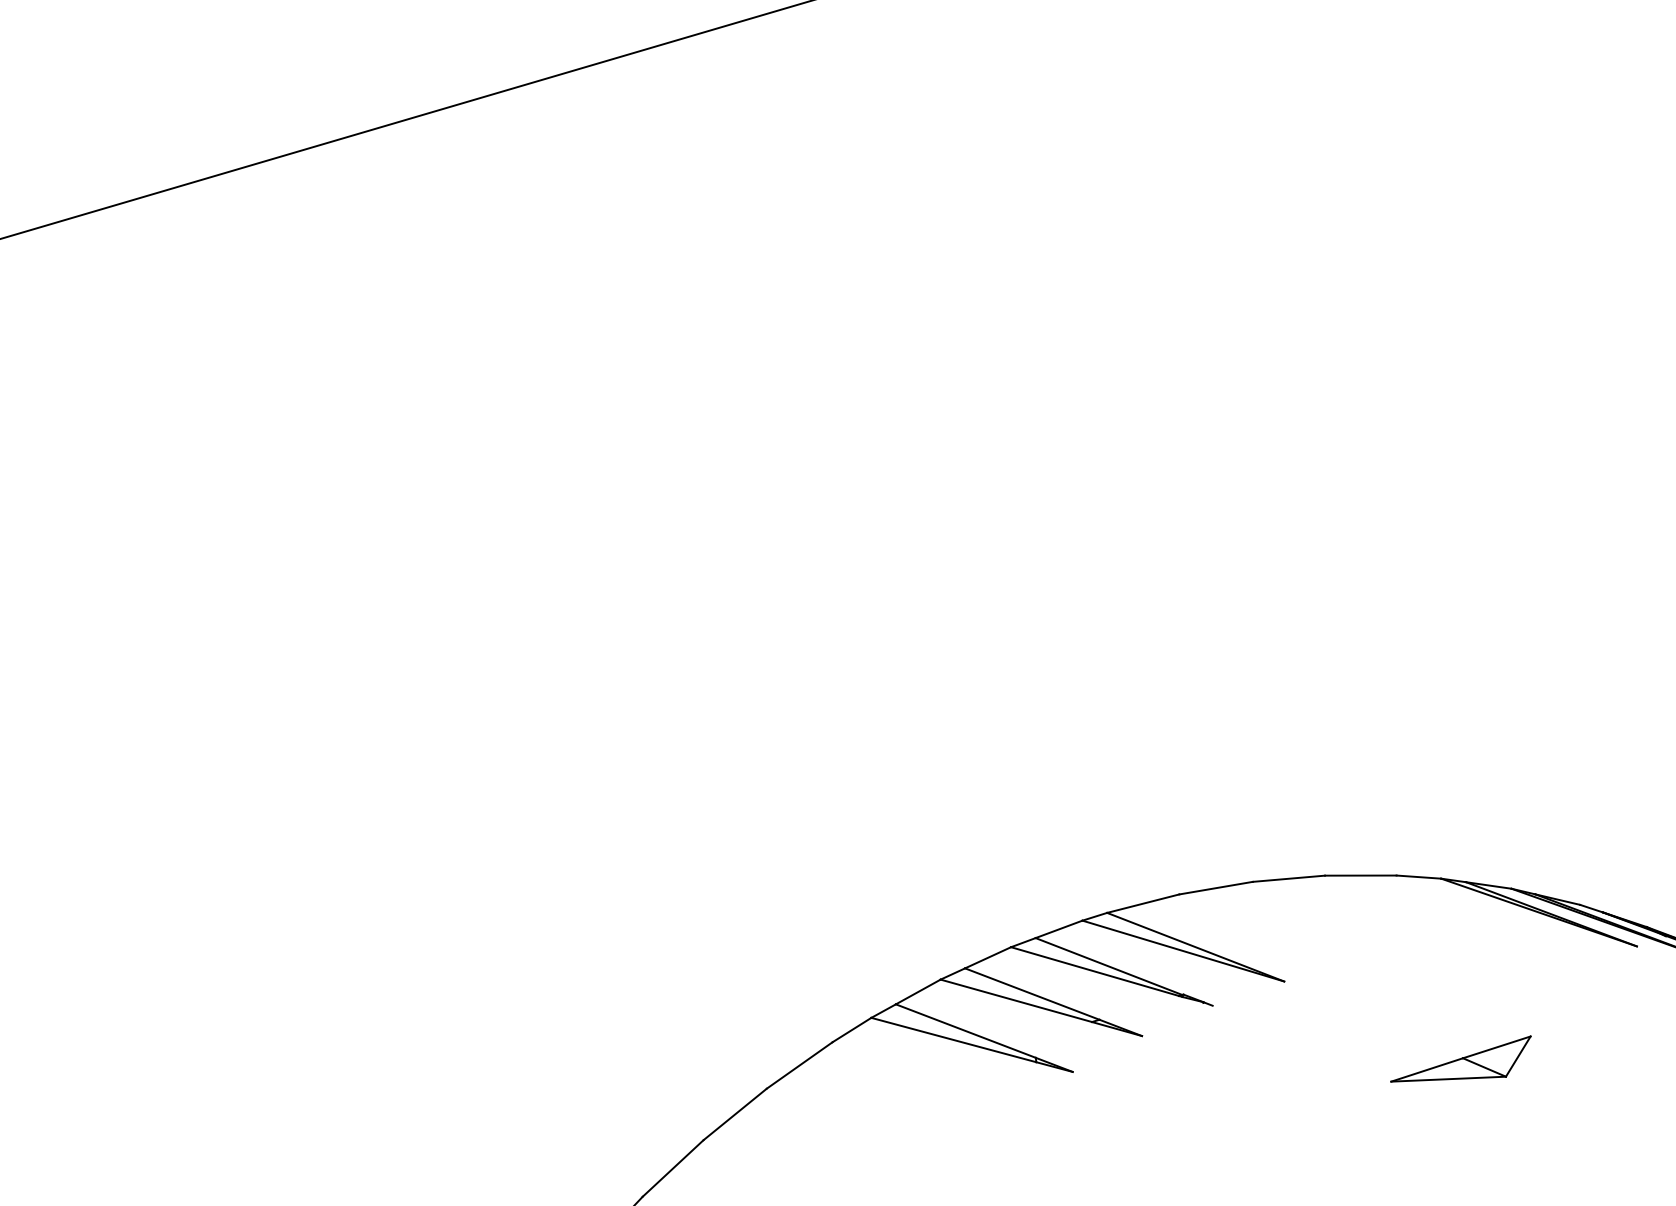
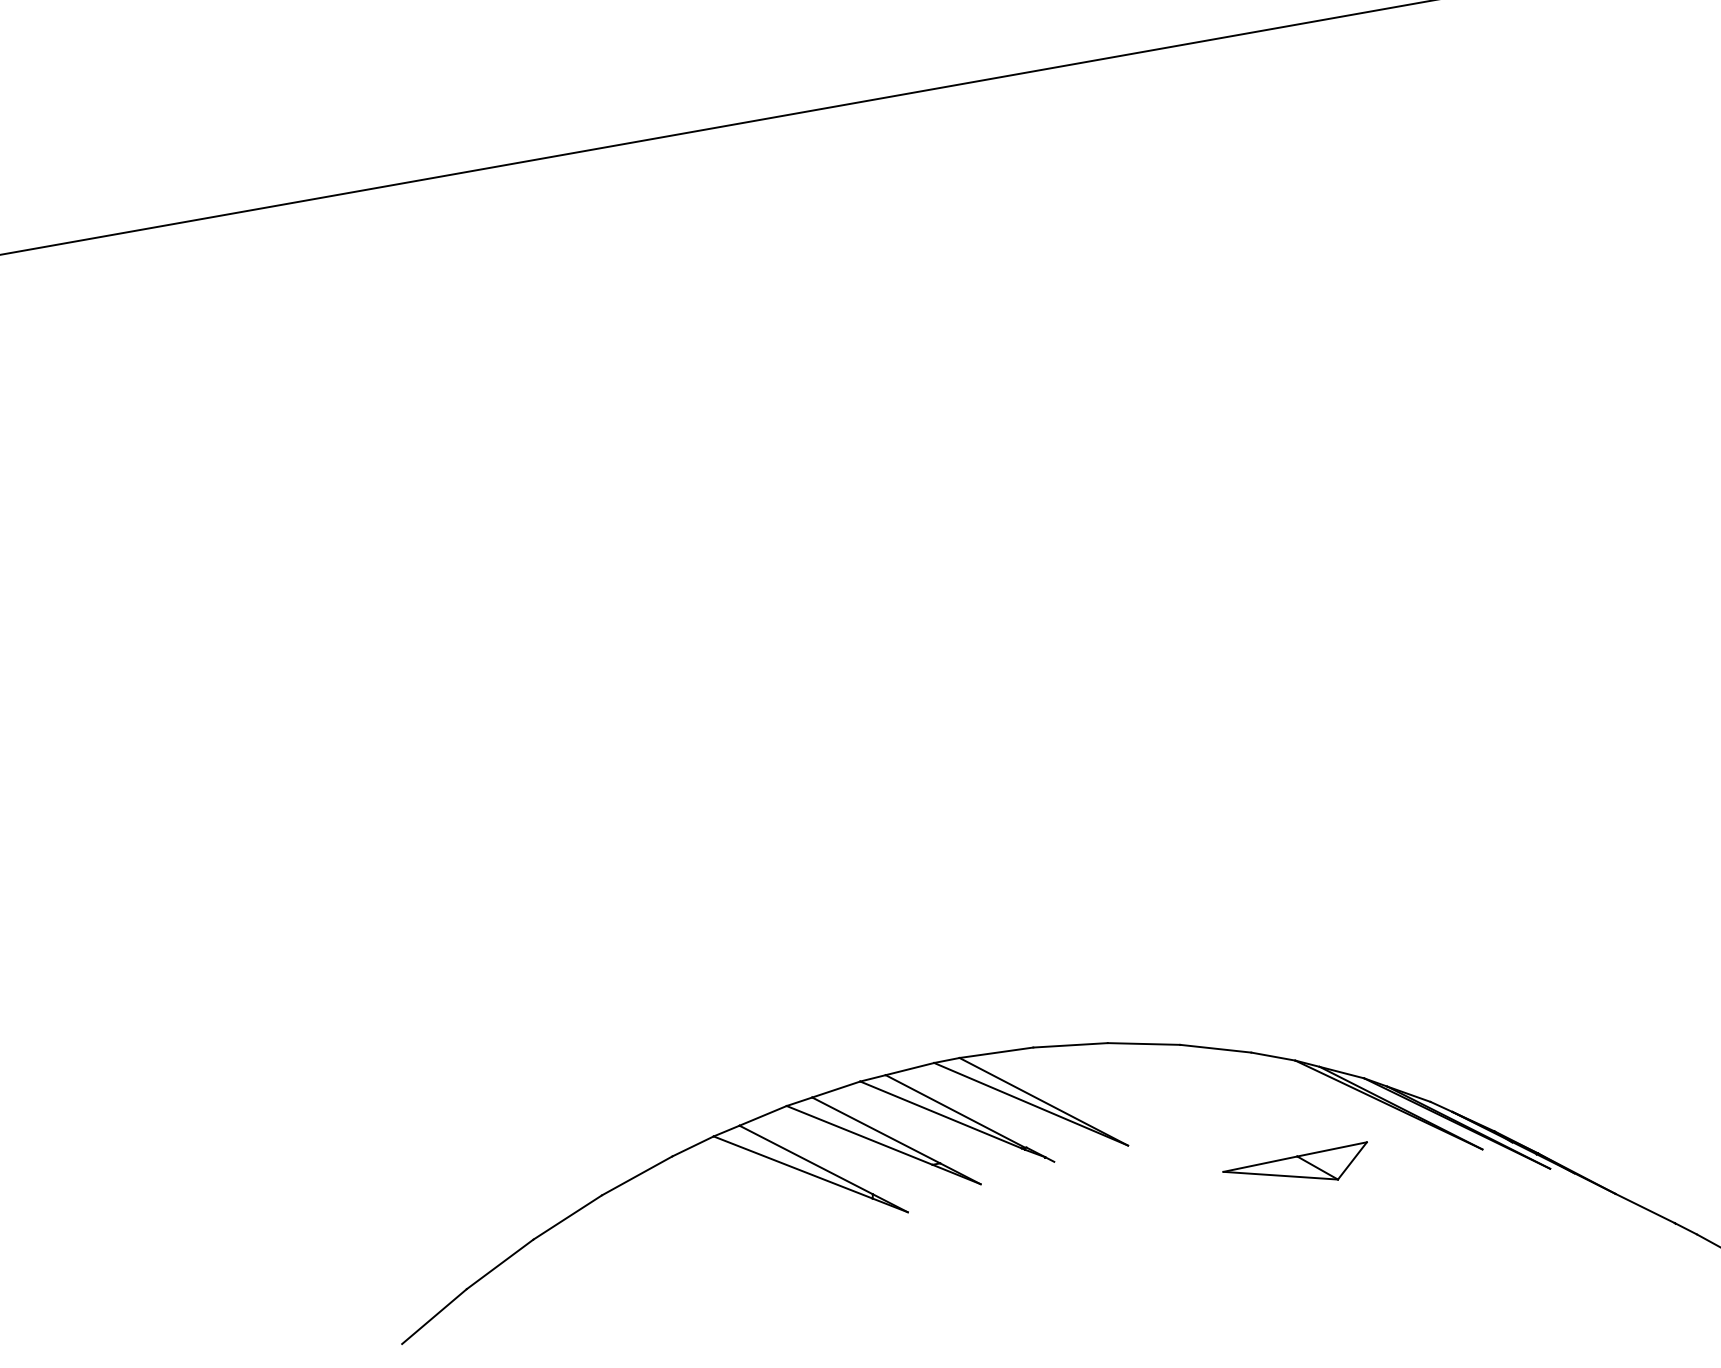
part: (1460, 1062) -> (1294, 1160), moved

